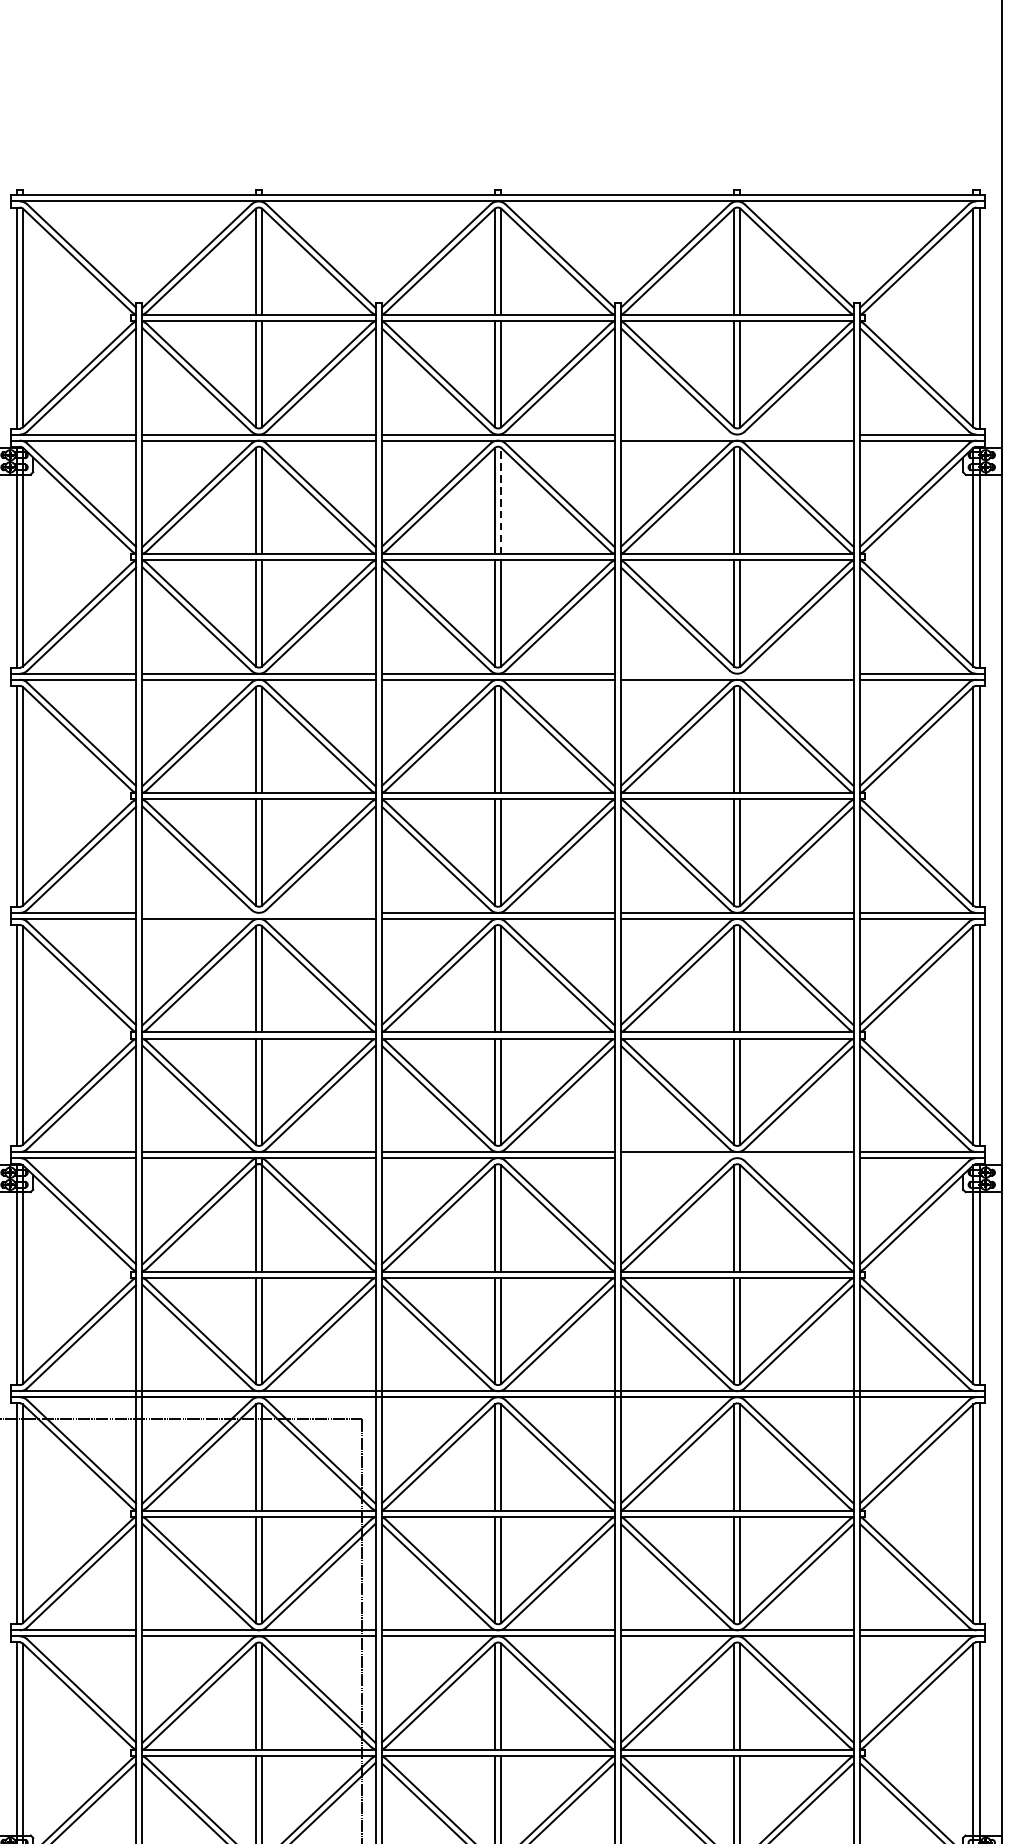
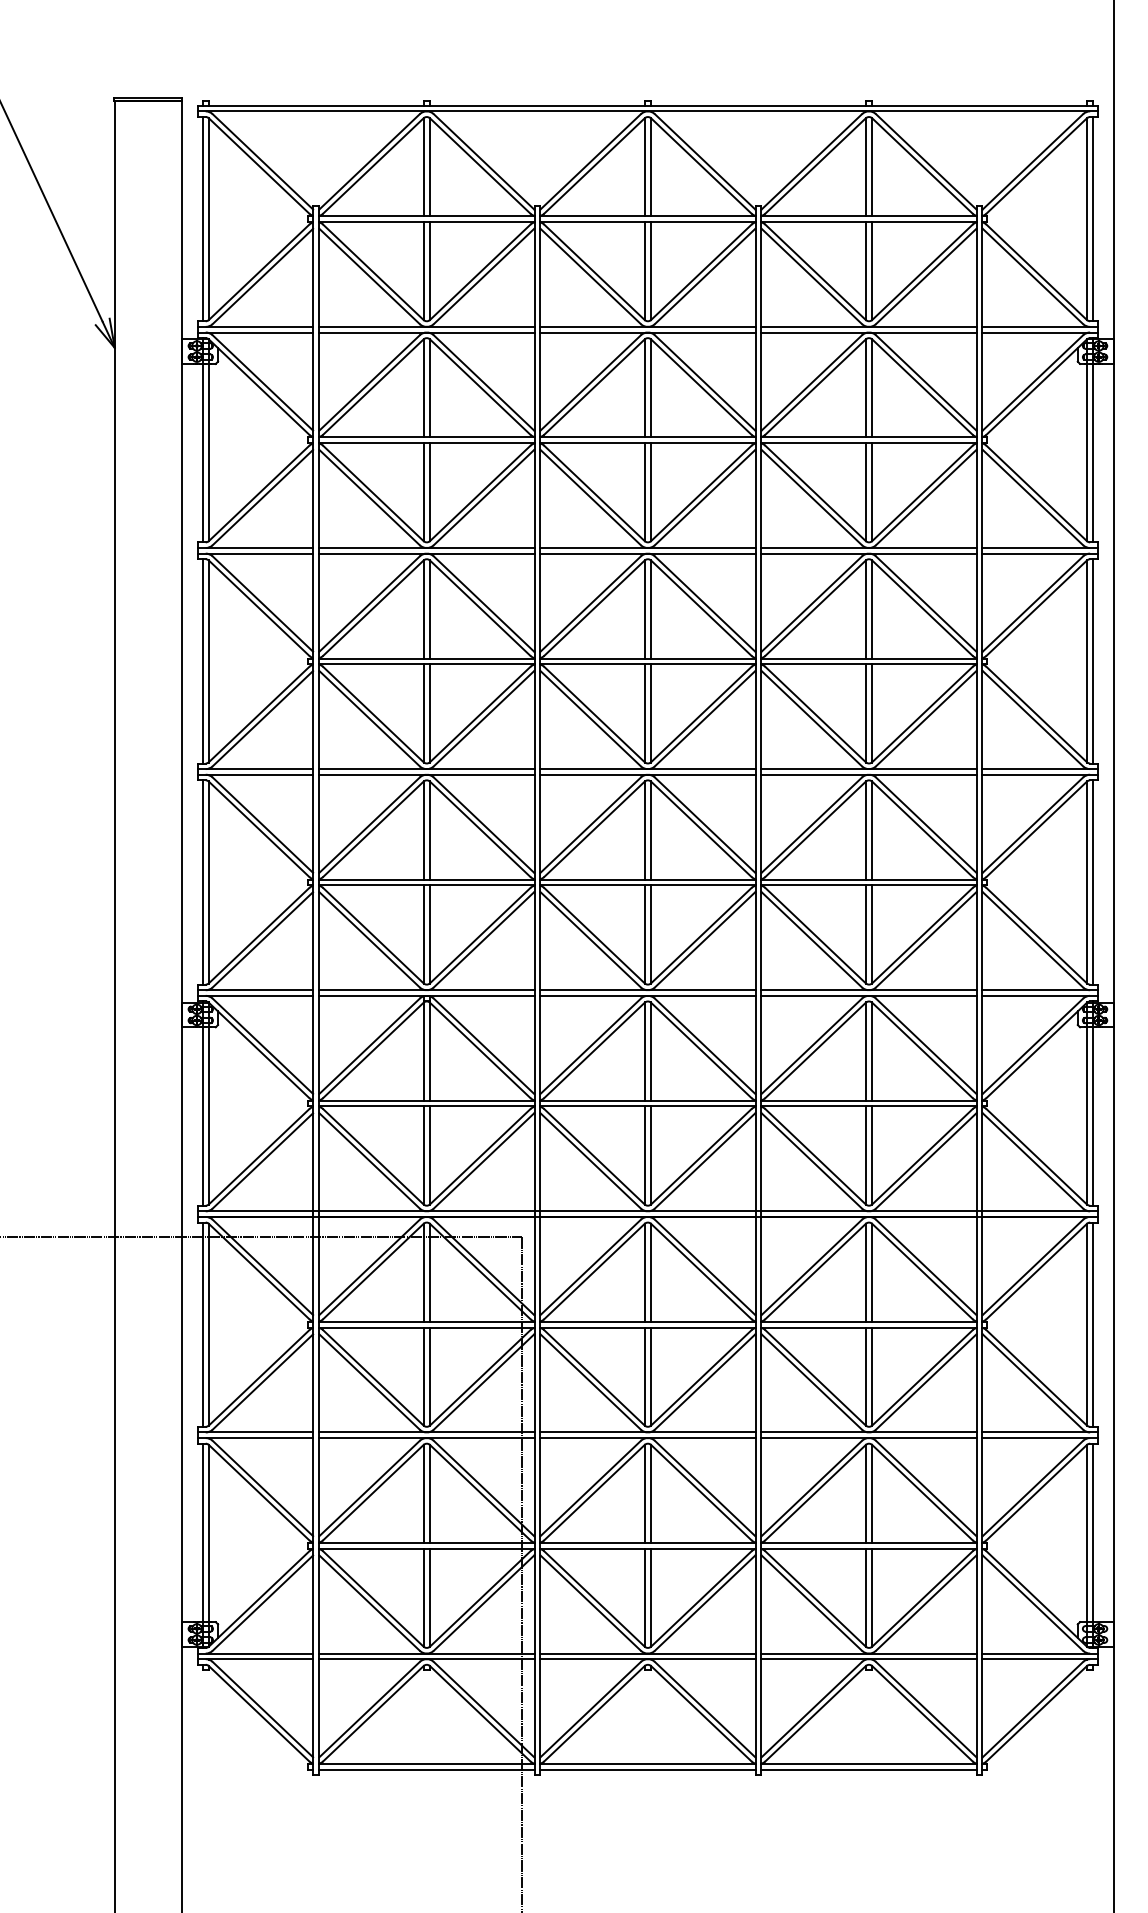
line: (736, 434) -> (868, 326), added
line: (500, 500) -> (650, 387), dashed -> solid
line: (736, 674) -> (868, 548), added
line: (258, 913) -> (426, 769), added
line: (736, 1157) -> (868, 995), added

